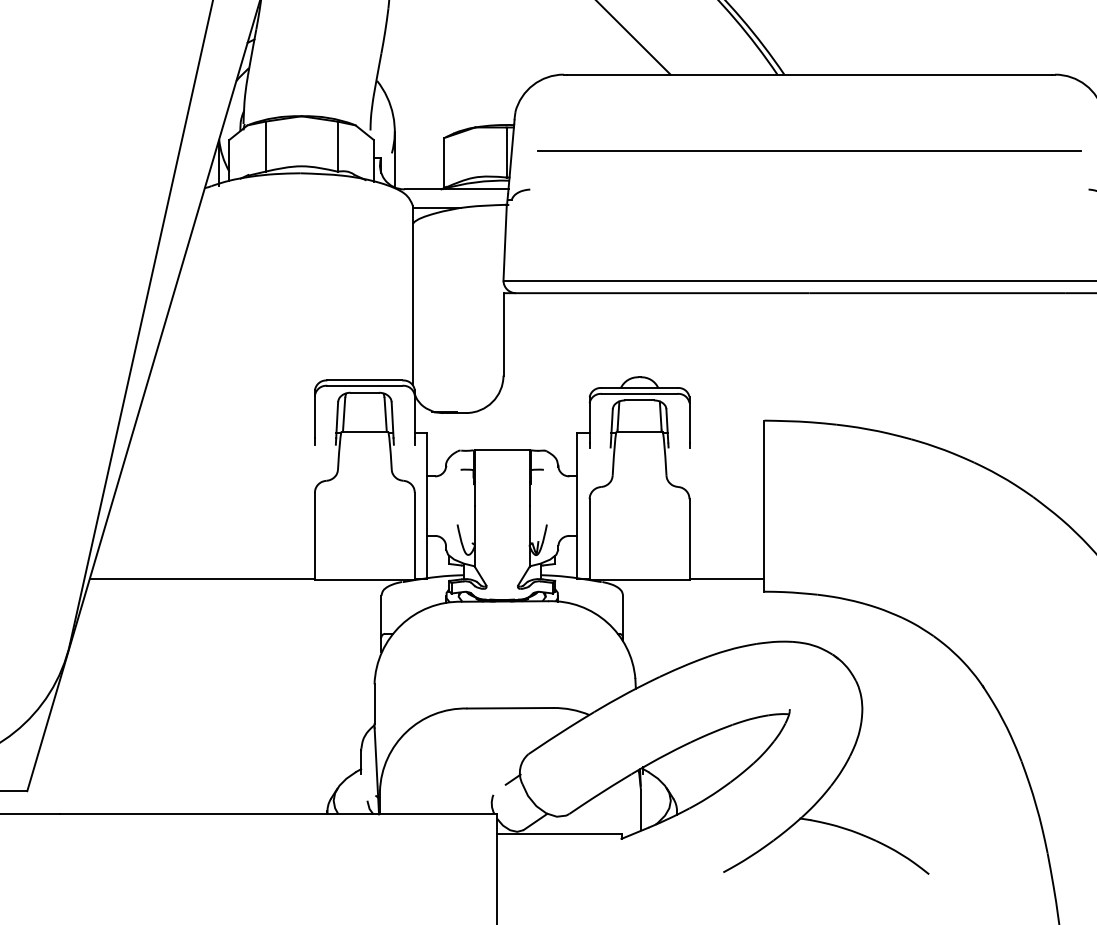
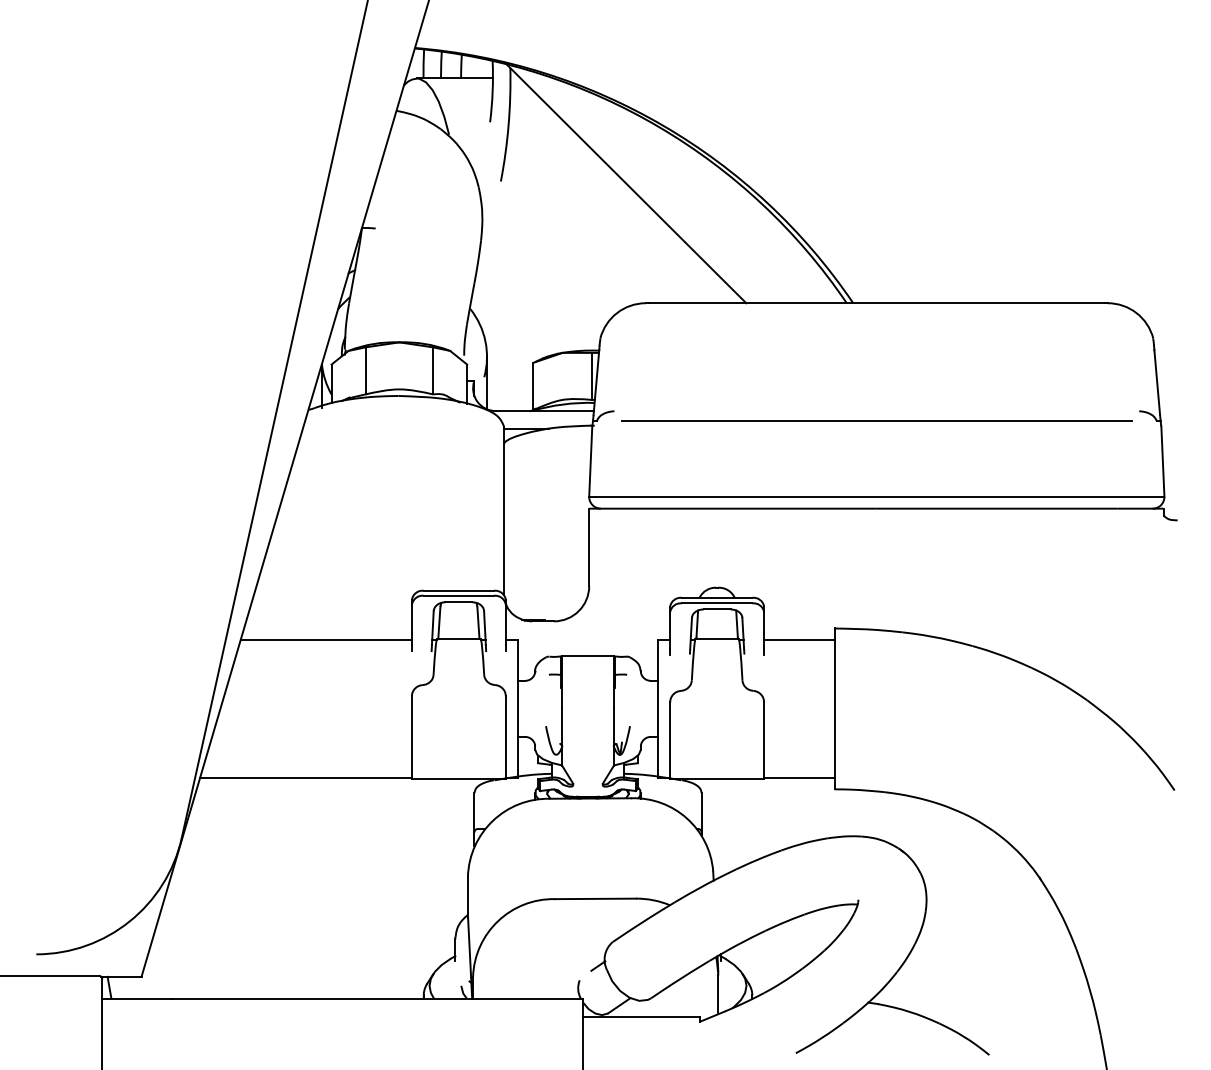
line: (809, 150) -> (876, 420), moved
line: (222, 433) -> (325, 640), added
line: (727, 433) -> (799, 640), added

